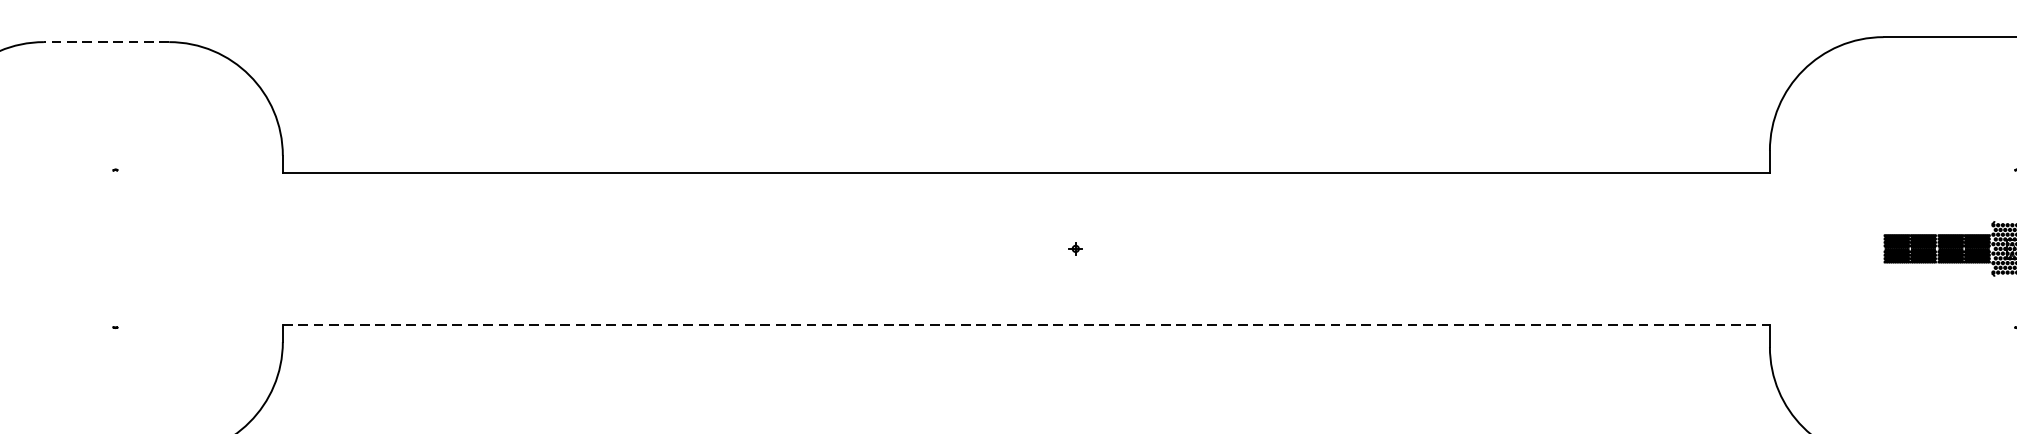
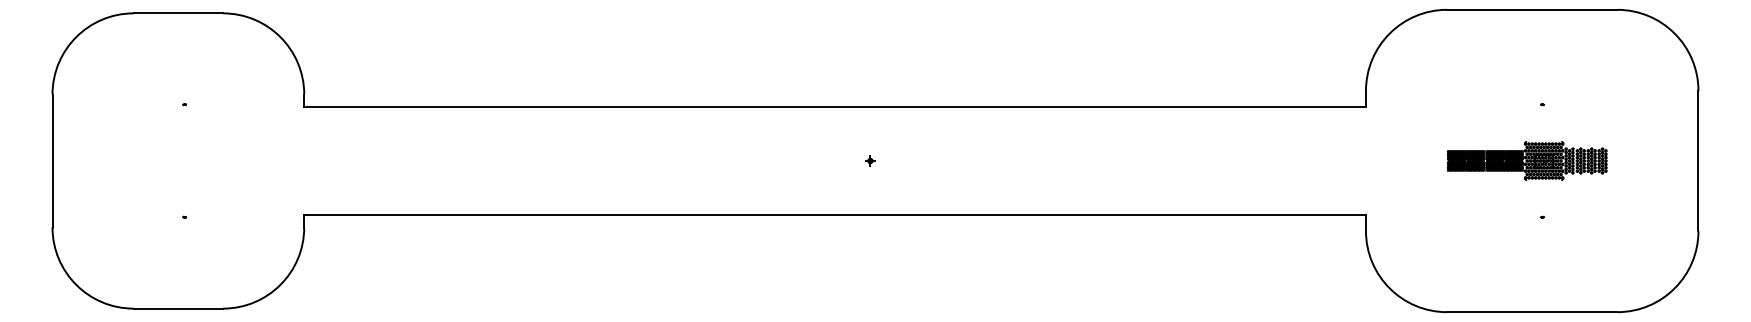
line: (106, 42) -> (178, 13), dashed -> solid
line: (1026, 325) -> (835, 215), dashed -> solid

